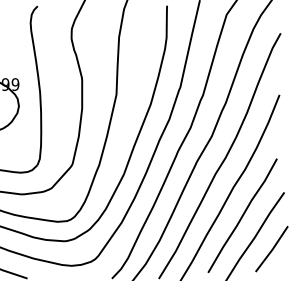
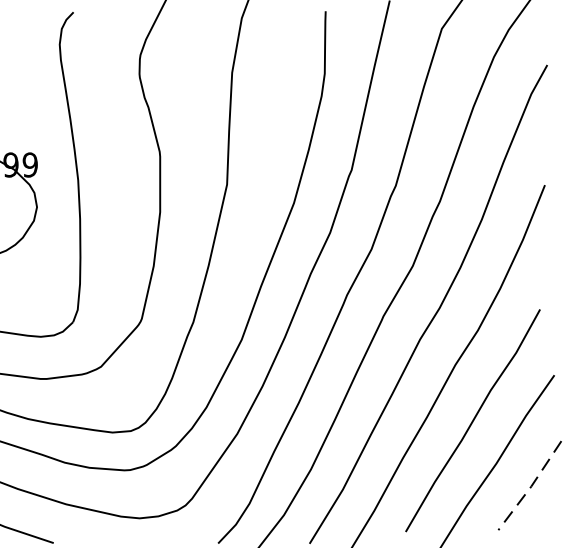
line: (272, 249) -> (531, 486), solid -> dashed

